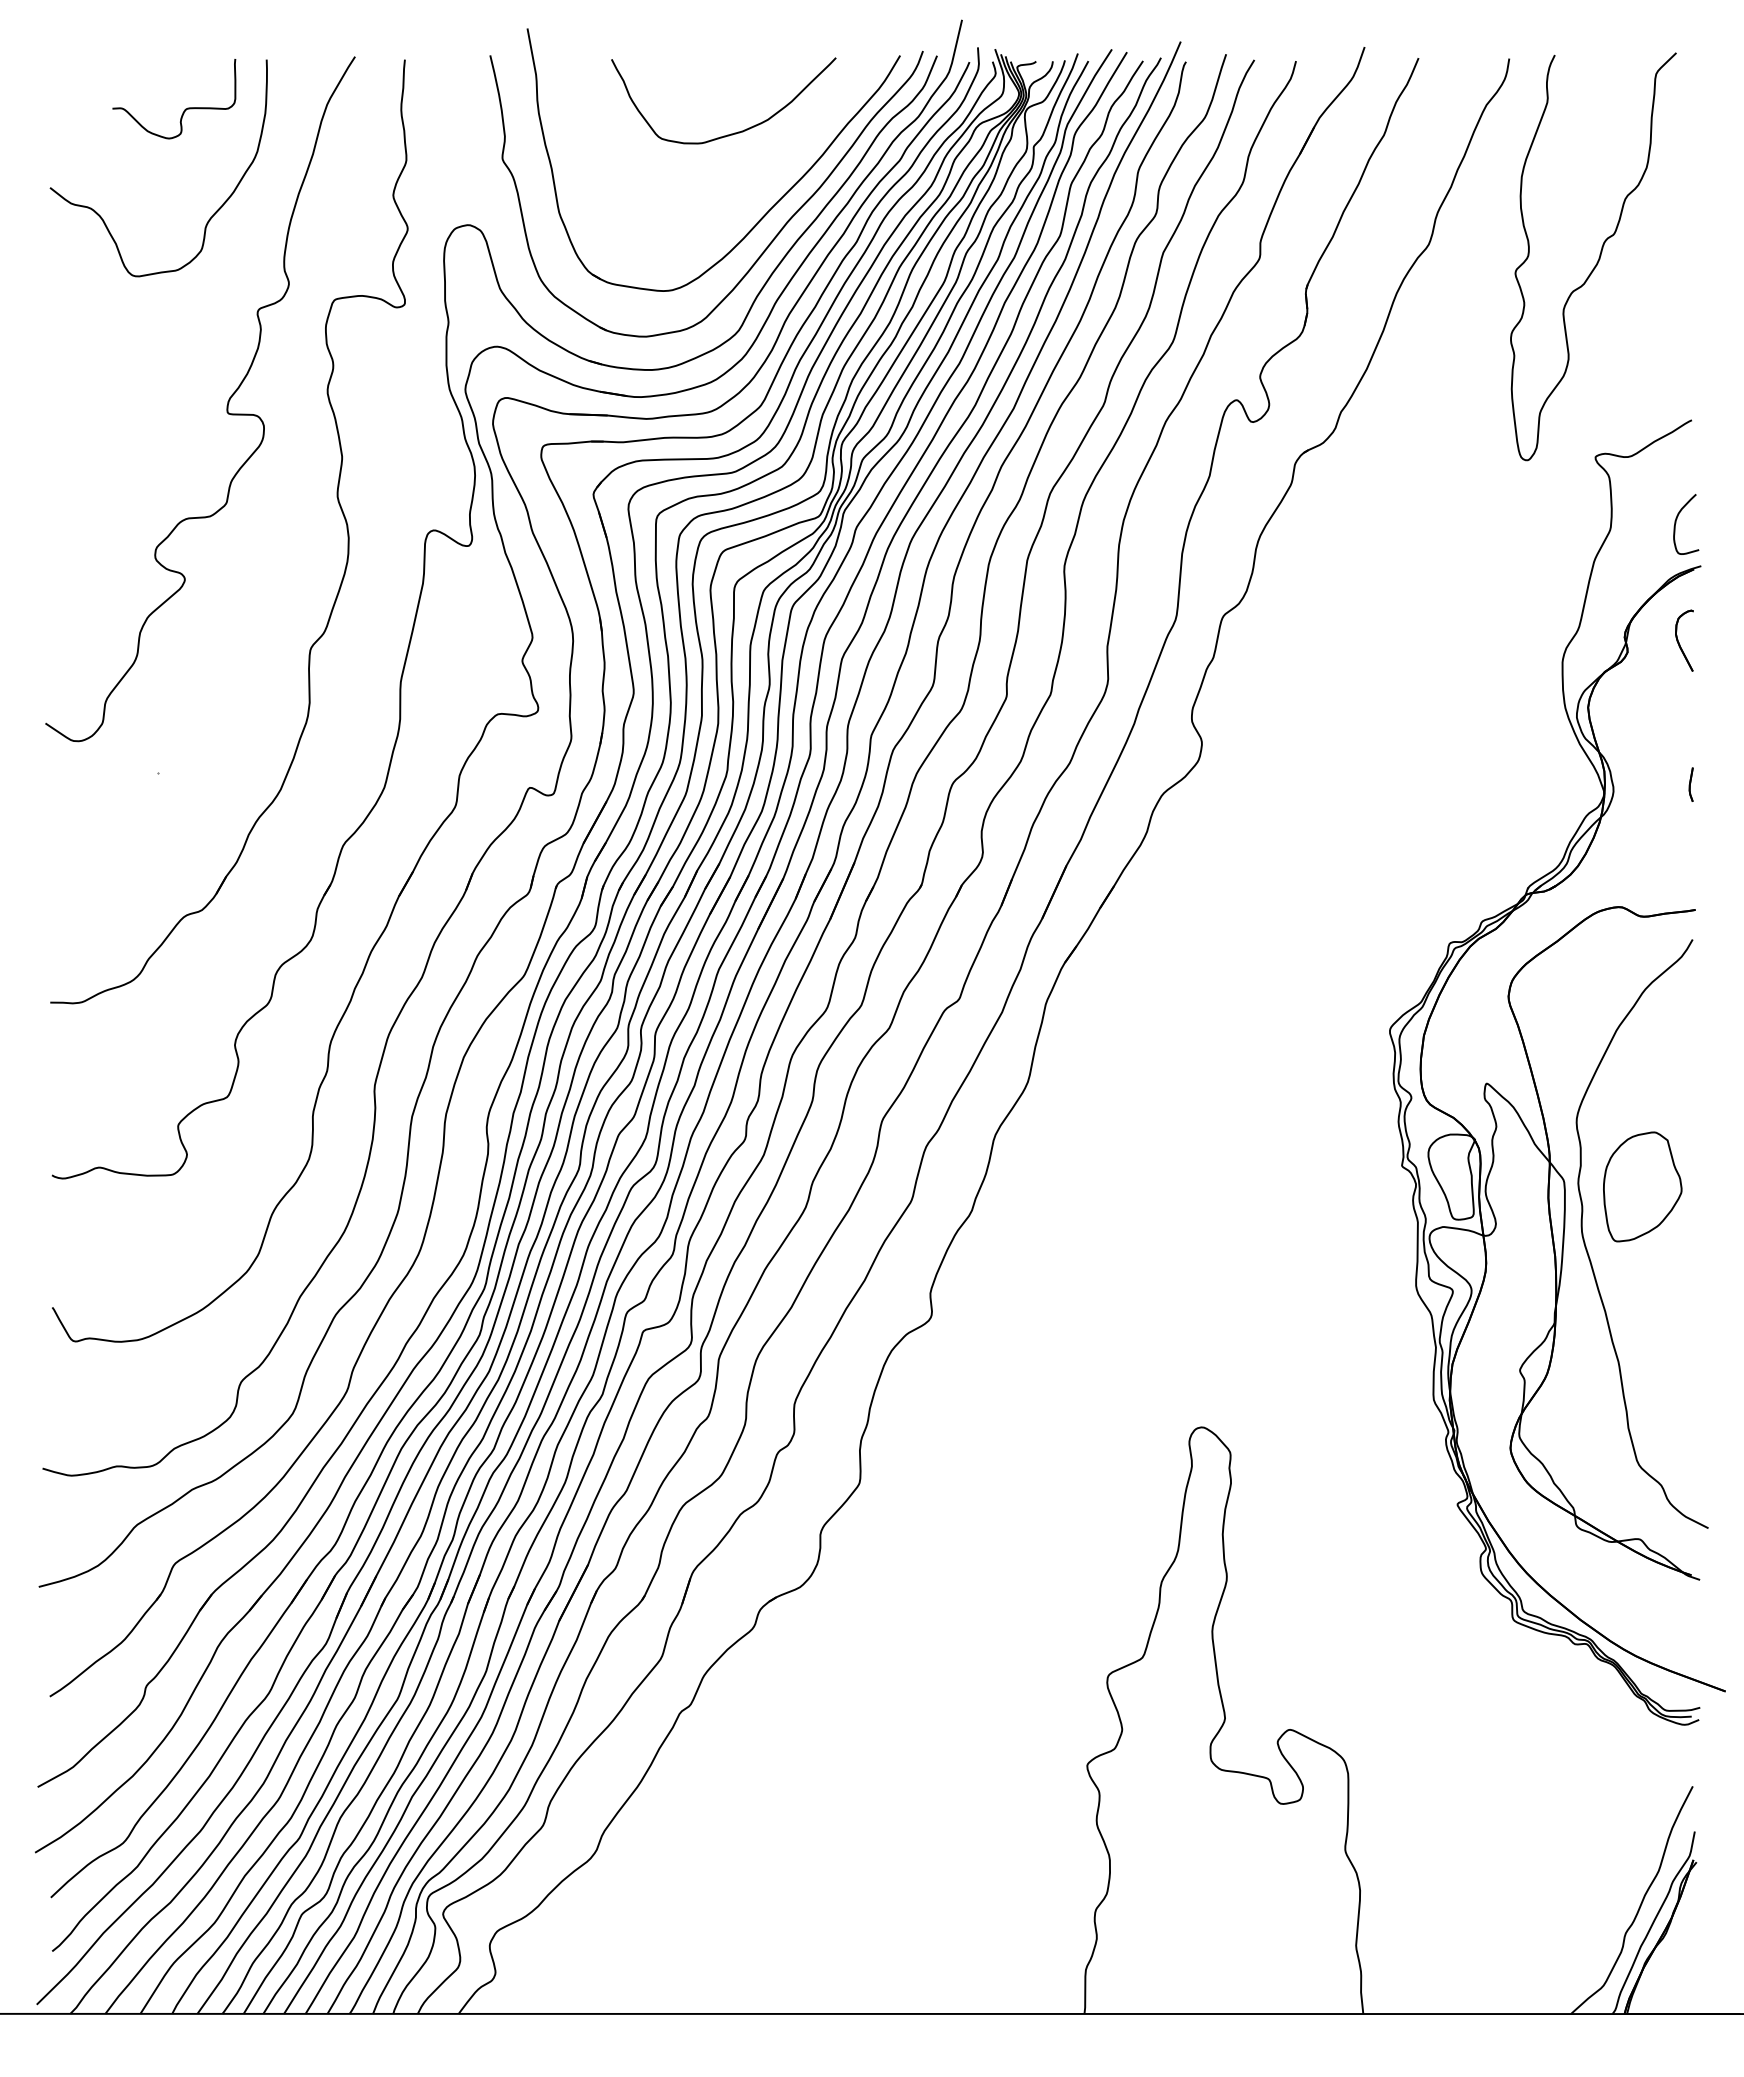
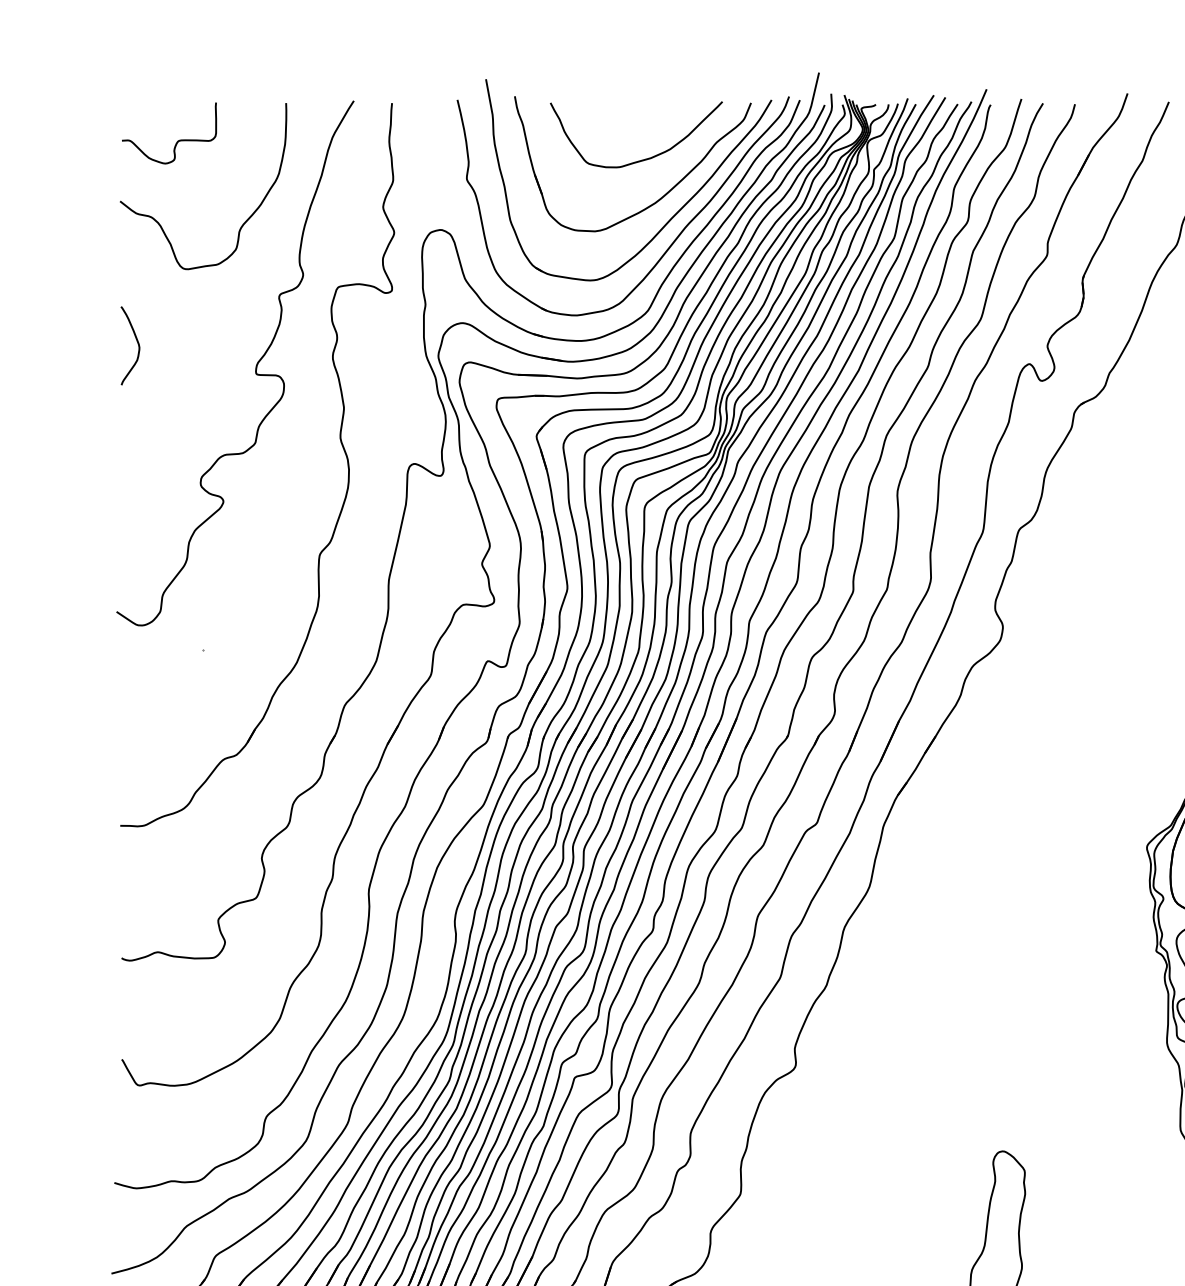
curve: (184, 109) -> (177, 141), moved
part: (753, 184) -> (659, 198), added
curve: (72, 372) -> (137, 342), added

